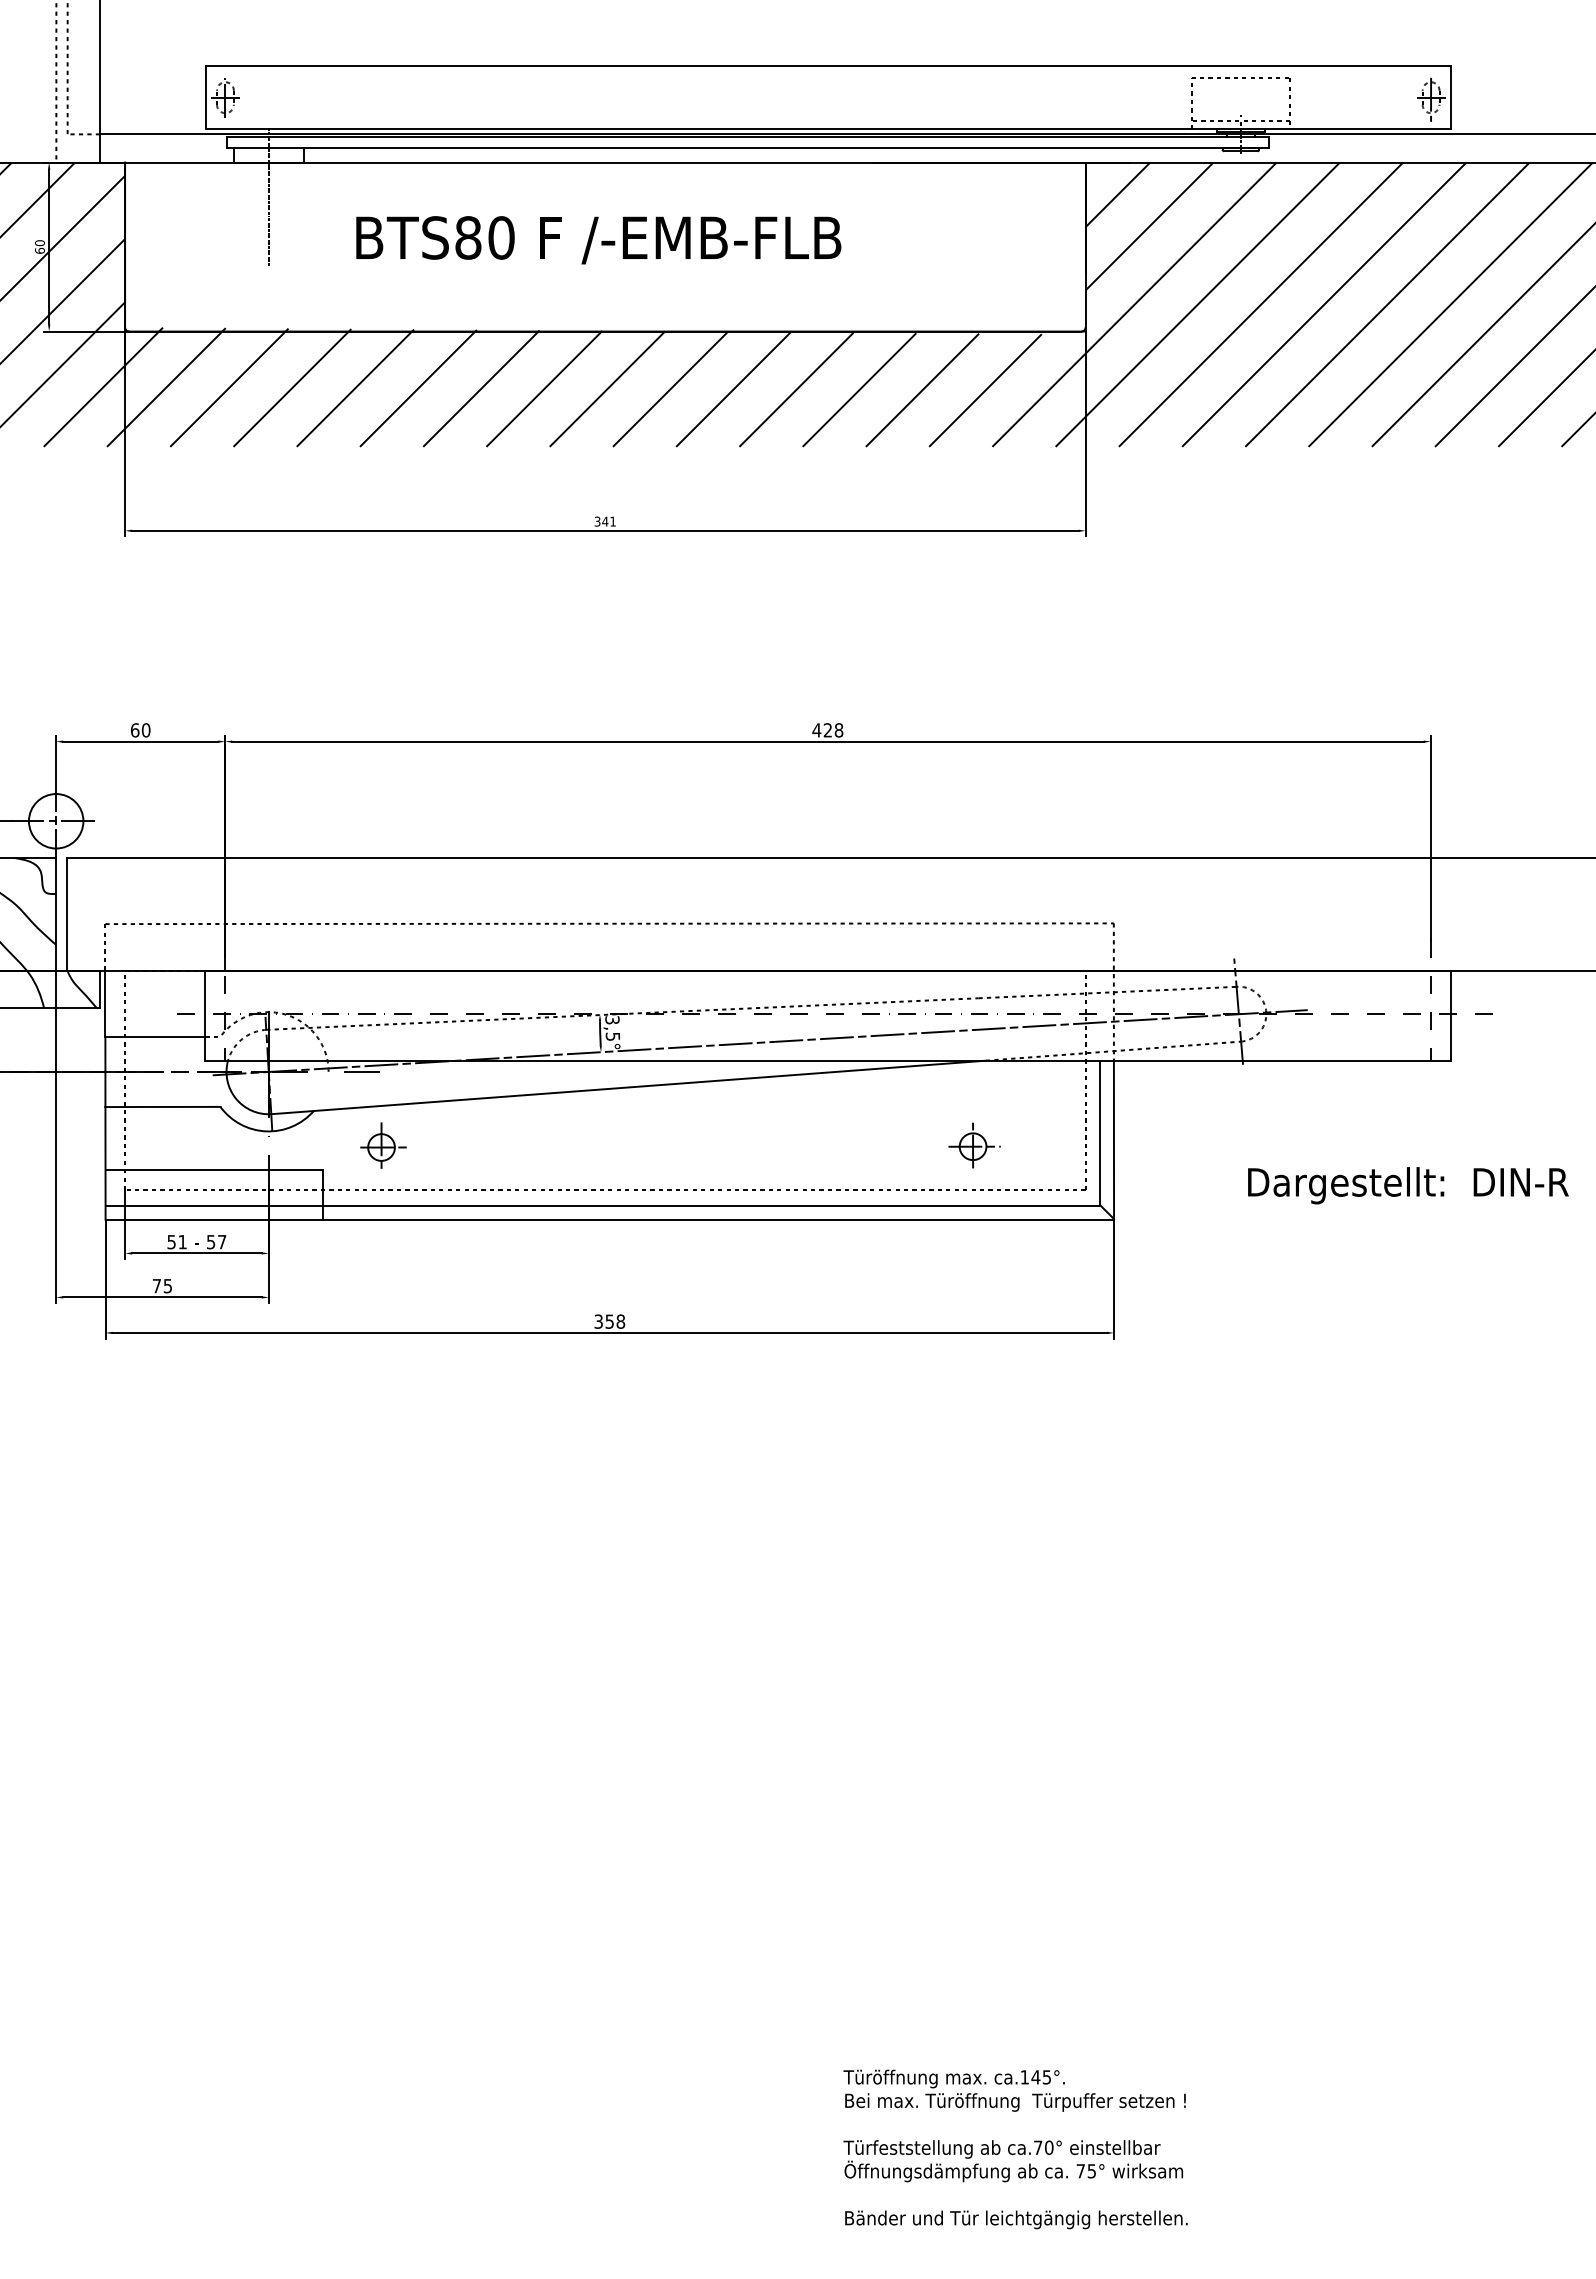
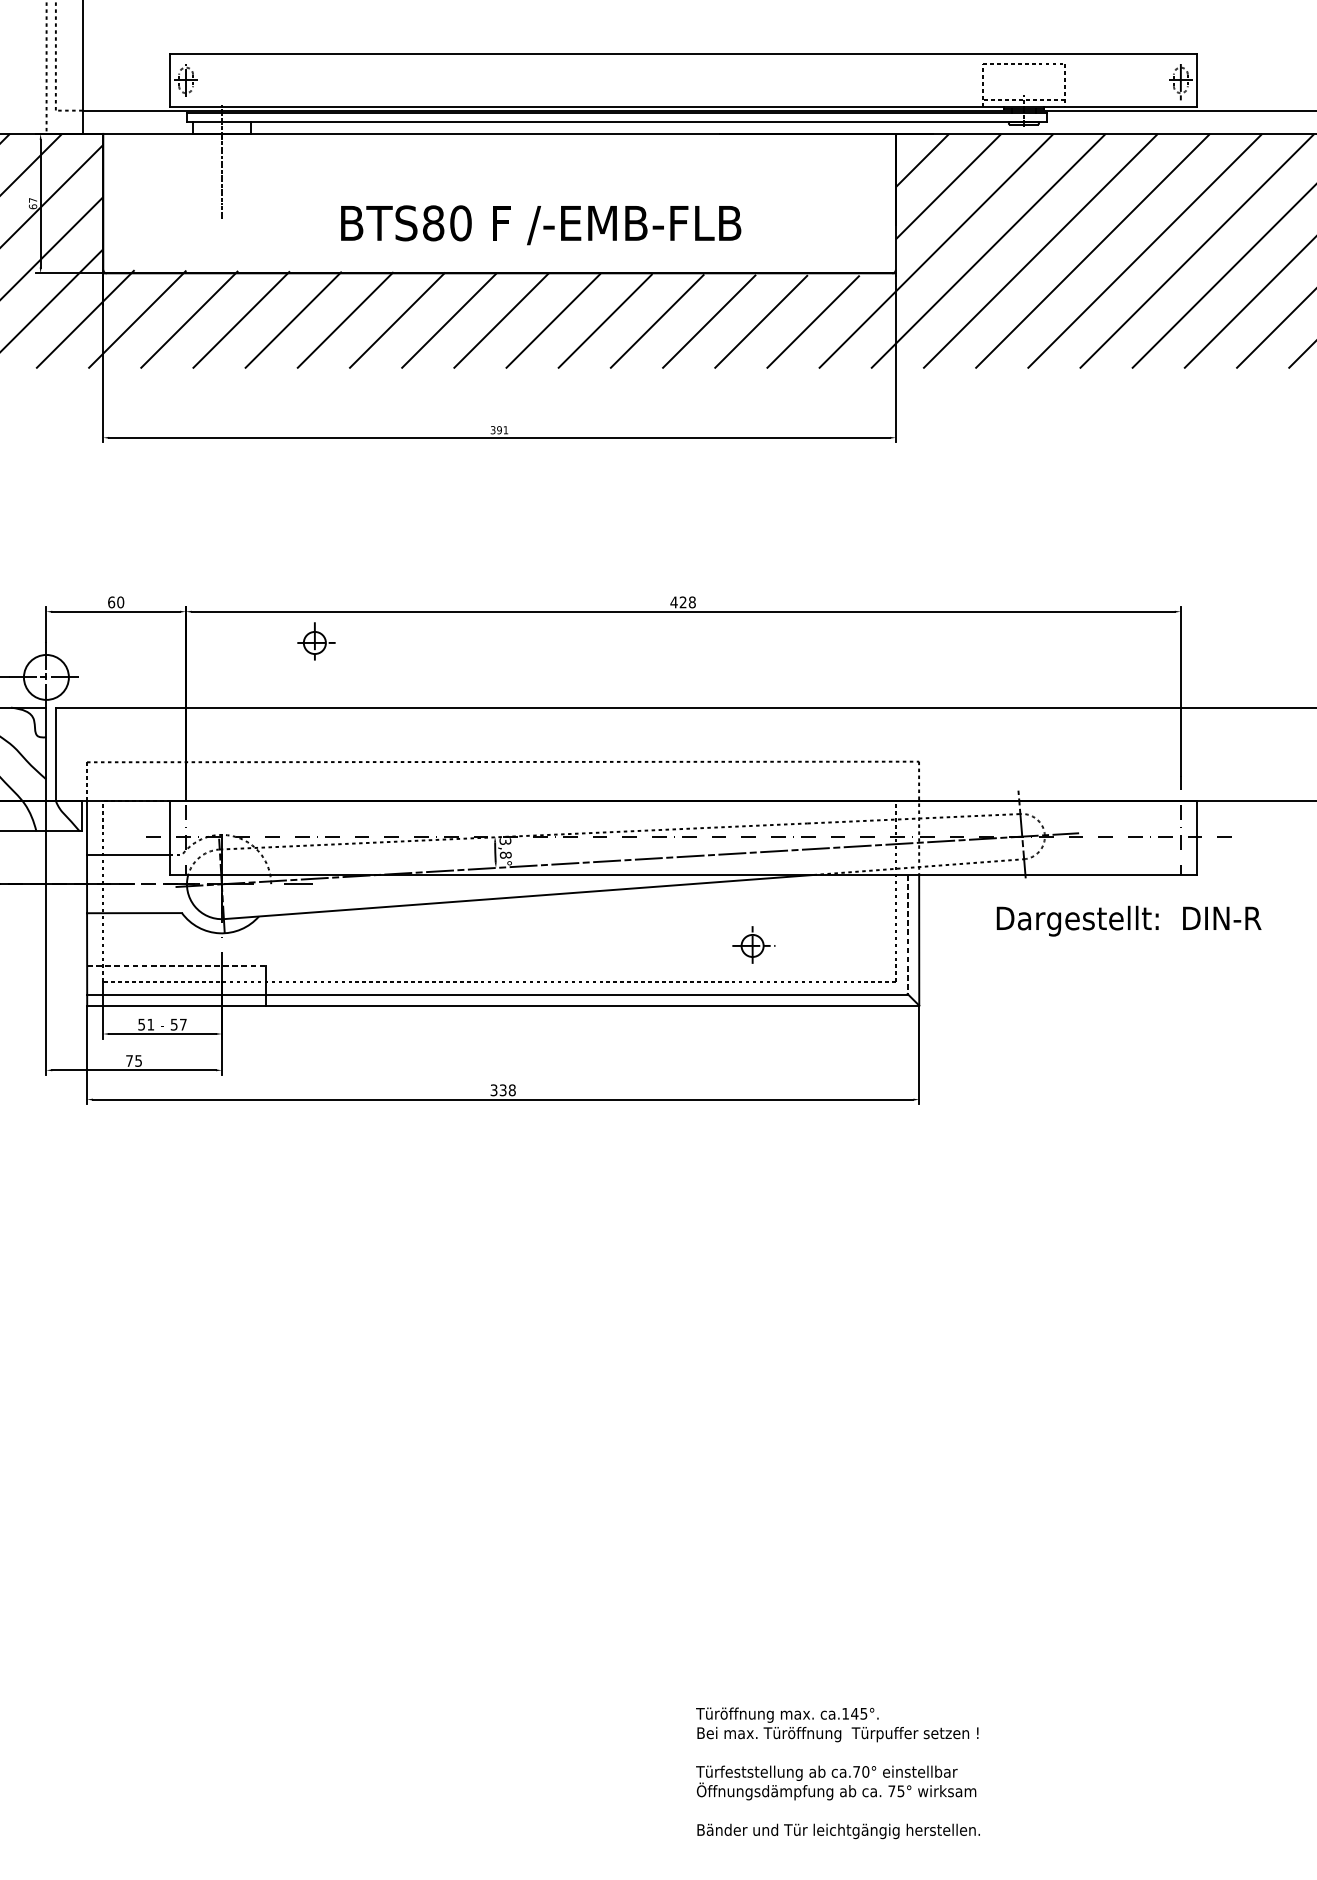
text: (598, 240) -> (540, 225), moved
text: (39, 243) -> (32, 200), 60 -> 67
text: (605, 521) -> (499, 430), 341 -> 391
text: (612, 1036) -> (505, 855), 3,5° -> 3,8°
line: (1099, 1133) -> (907, 935), solid -> dashed
part: (383, 1145) -> (316, 641), moved
part: (974, 1145) -> (753, 944), moved
line: (214, 1170) -> (177, 965), solid -> dashed
text: (1408, 1185) -> (1129, 921), moved
text: (609, 1320) -> (502, 1089), 358 -> 338

